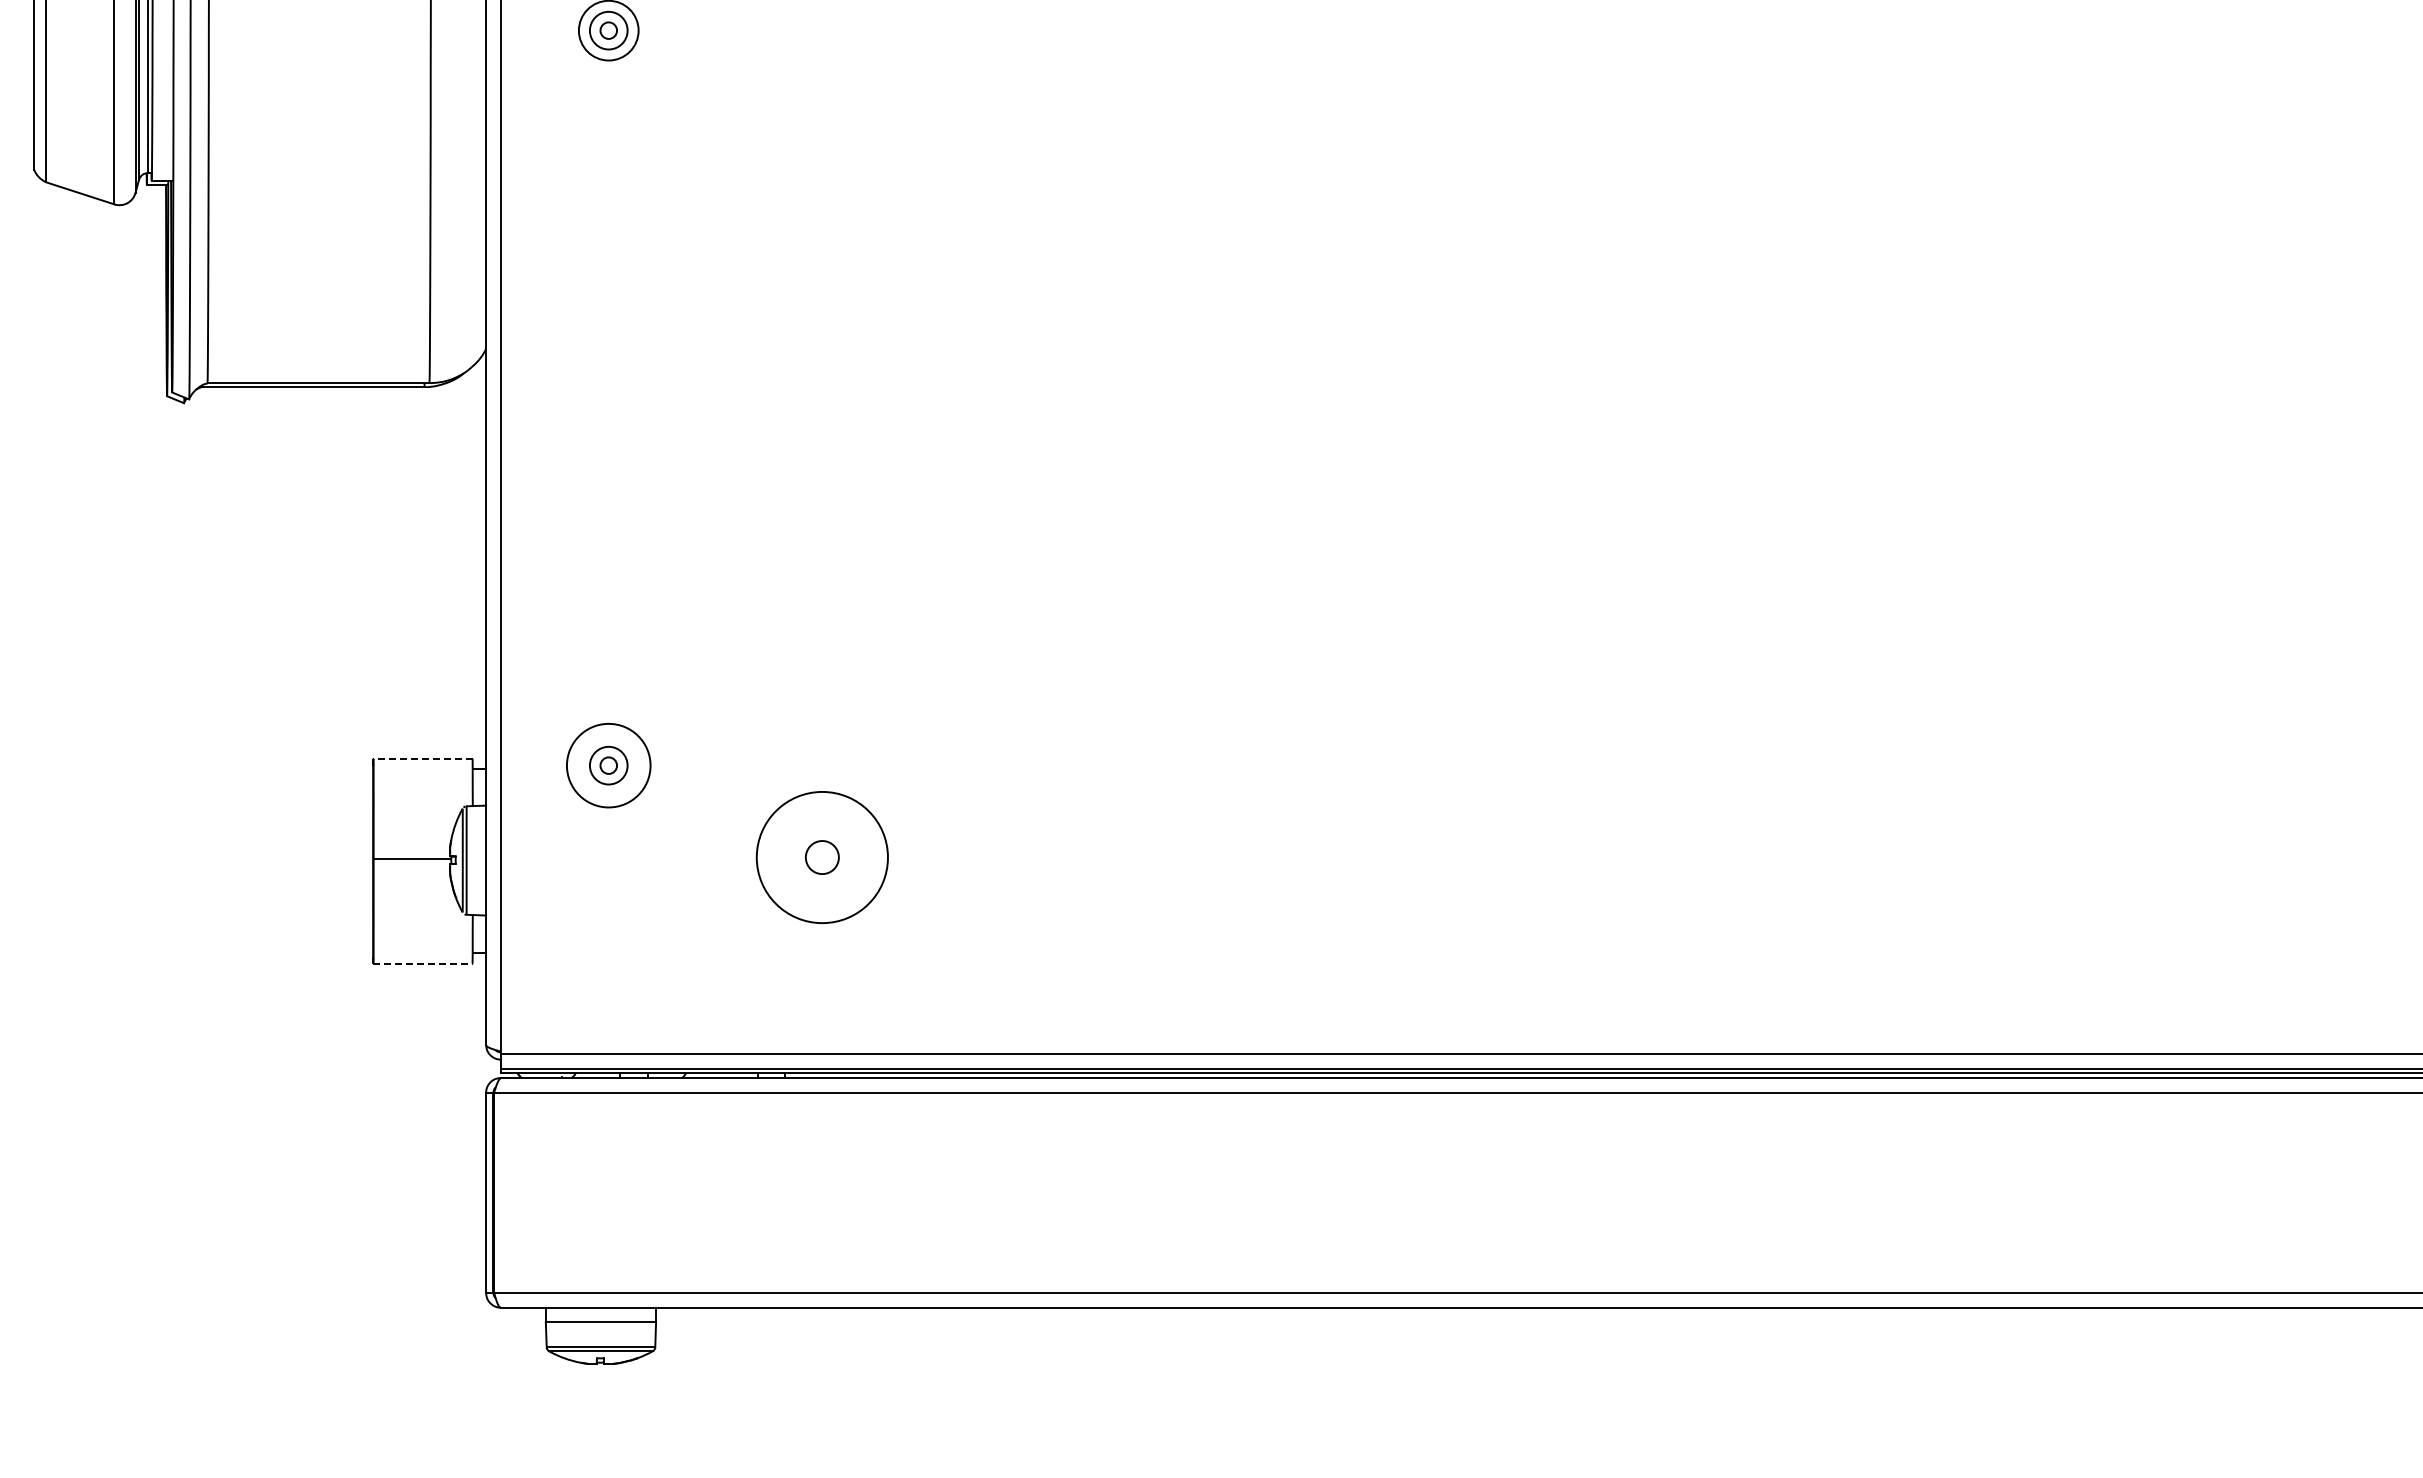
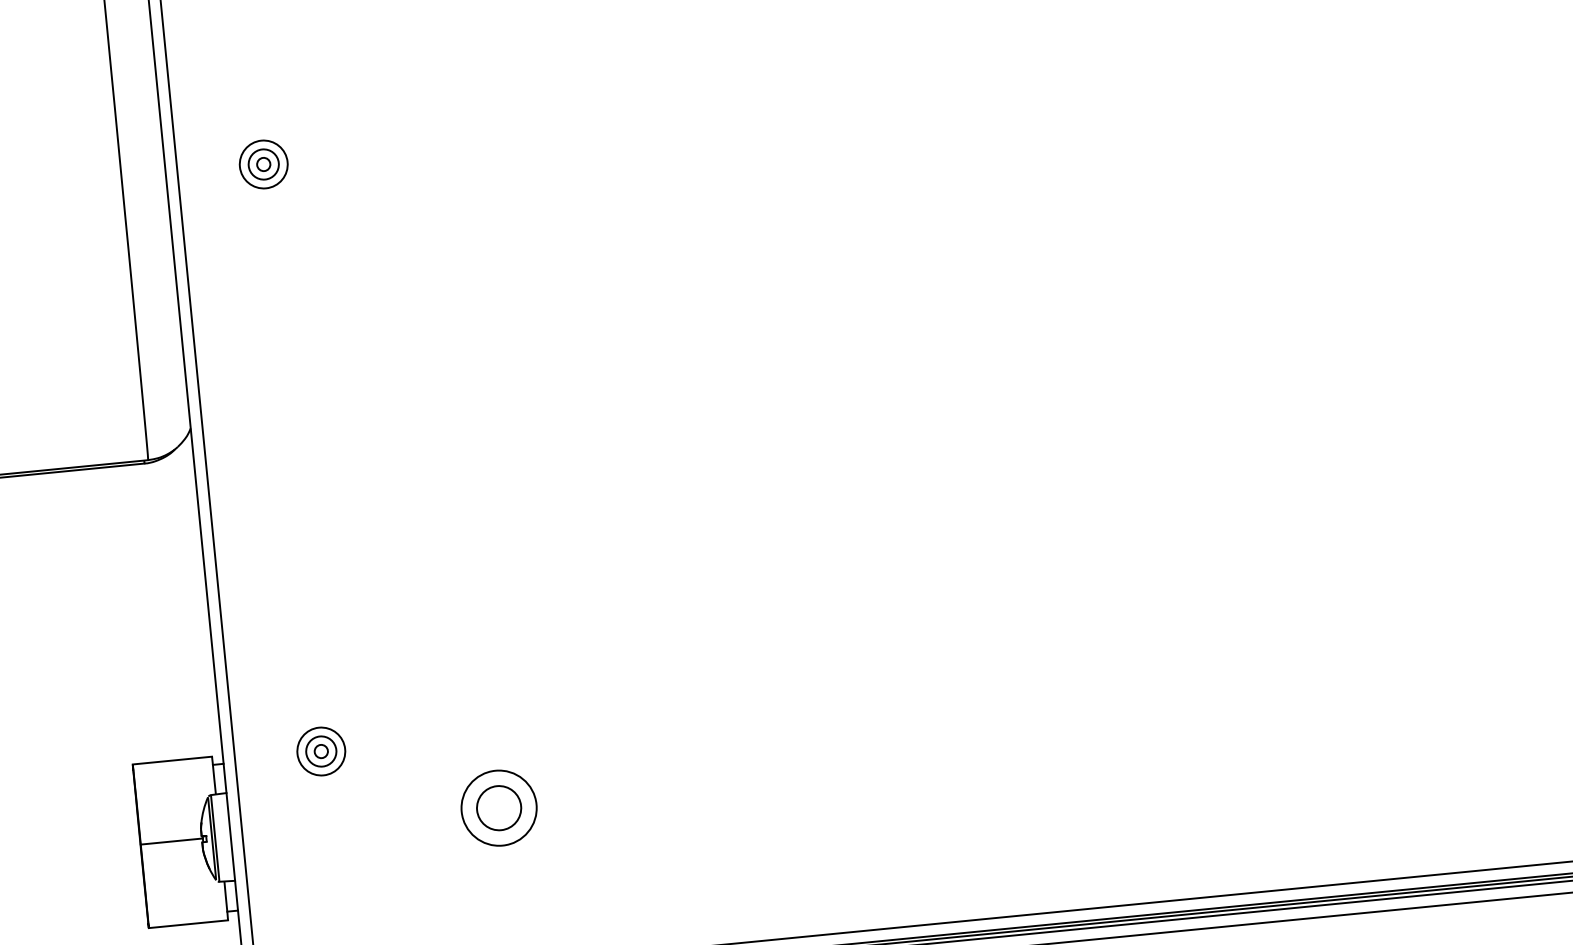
line: (422, 758) -> (172, 760), dashed -> solid
circle: (608, 765) -> (321, 751), size x0.71
circle: (821, 857) -> (498, 808), size x1.67
circle: (822, 857) -> (499, 808), size x0.71
line: (422, 963) -> (188, 924), dashed -> solid

